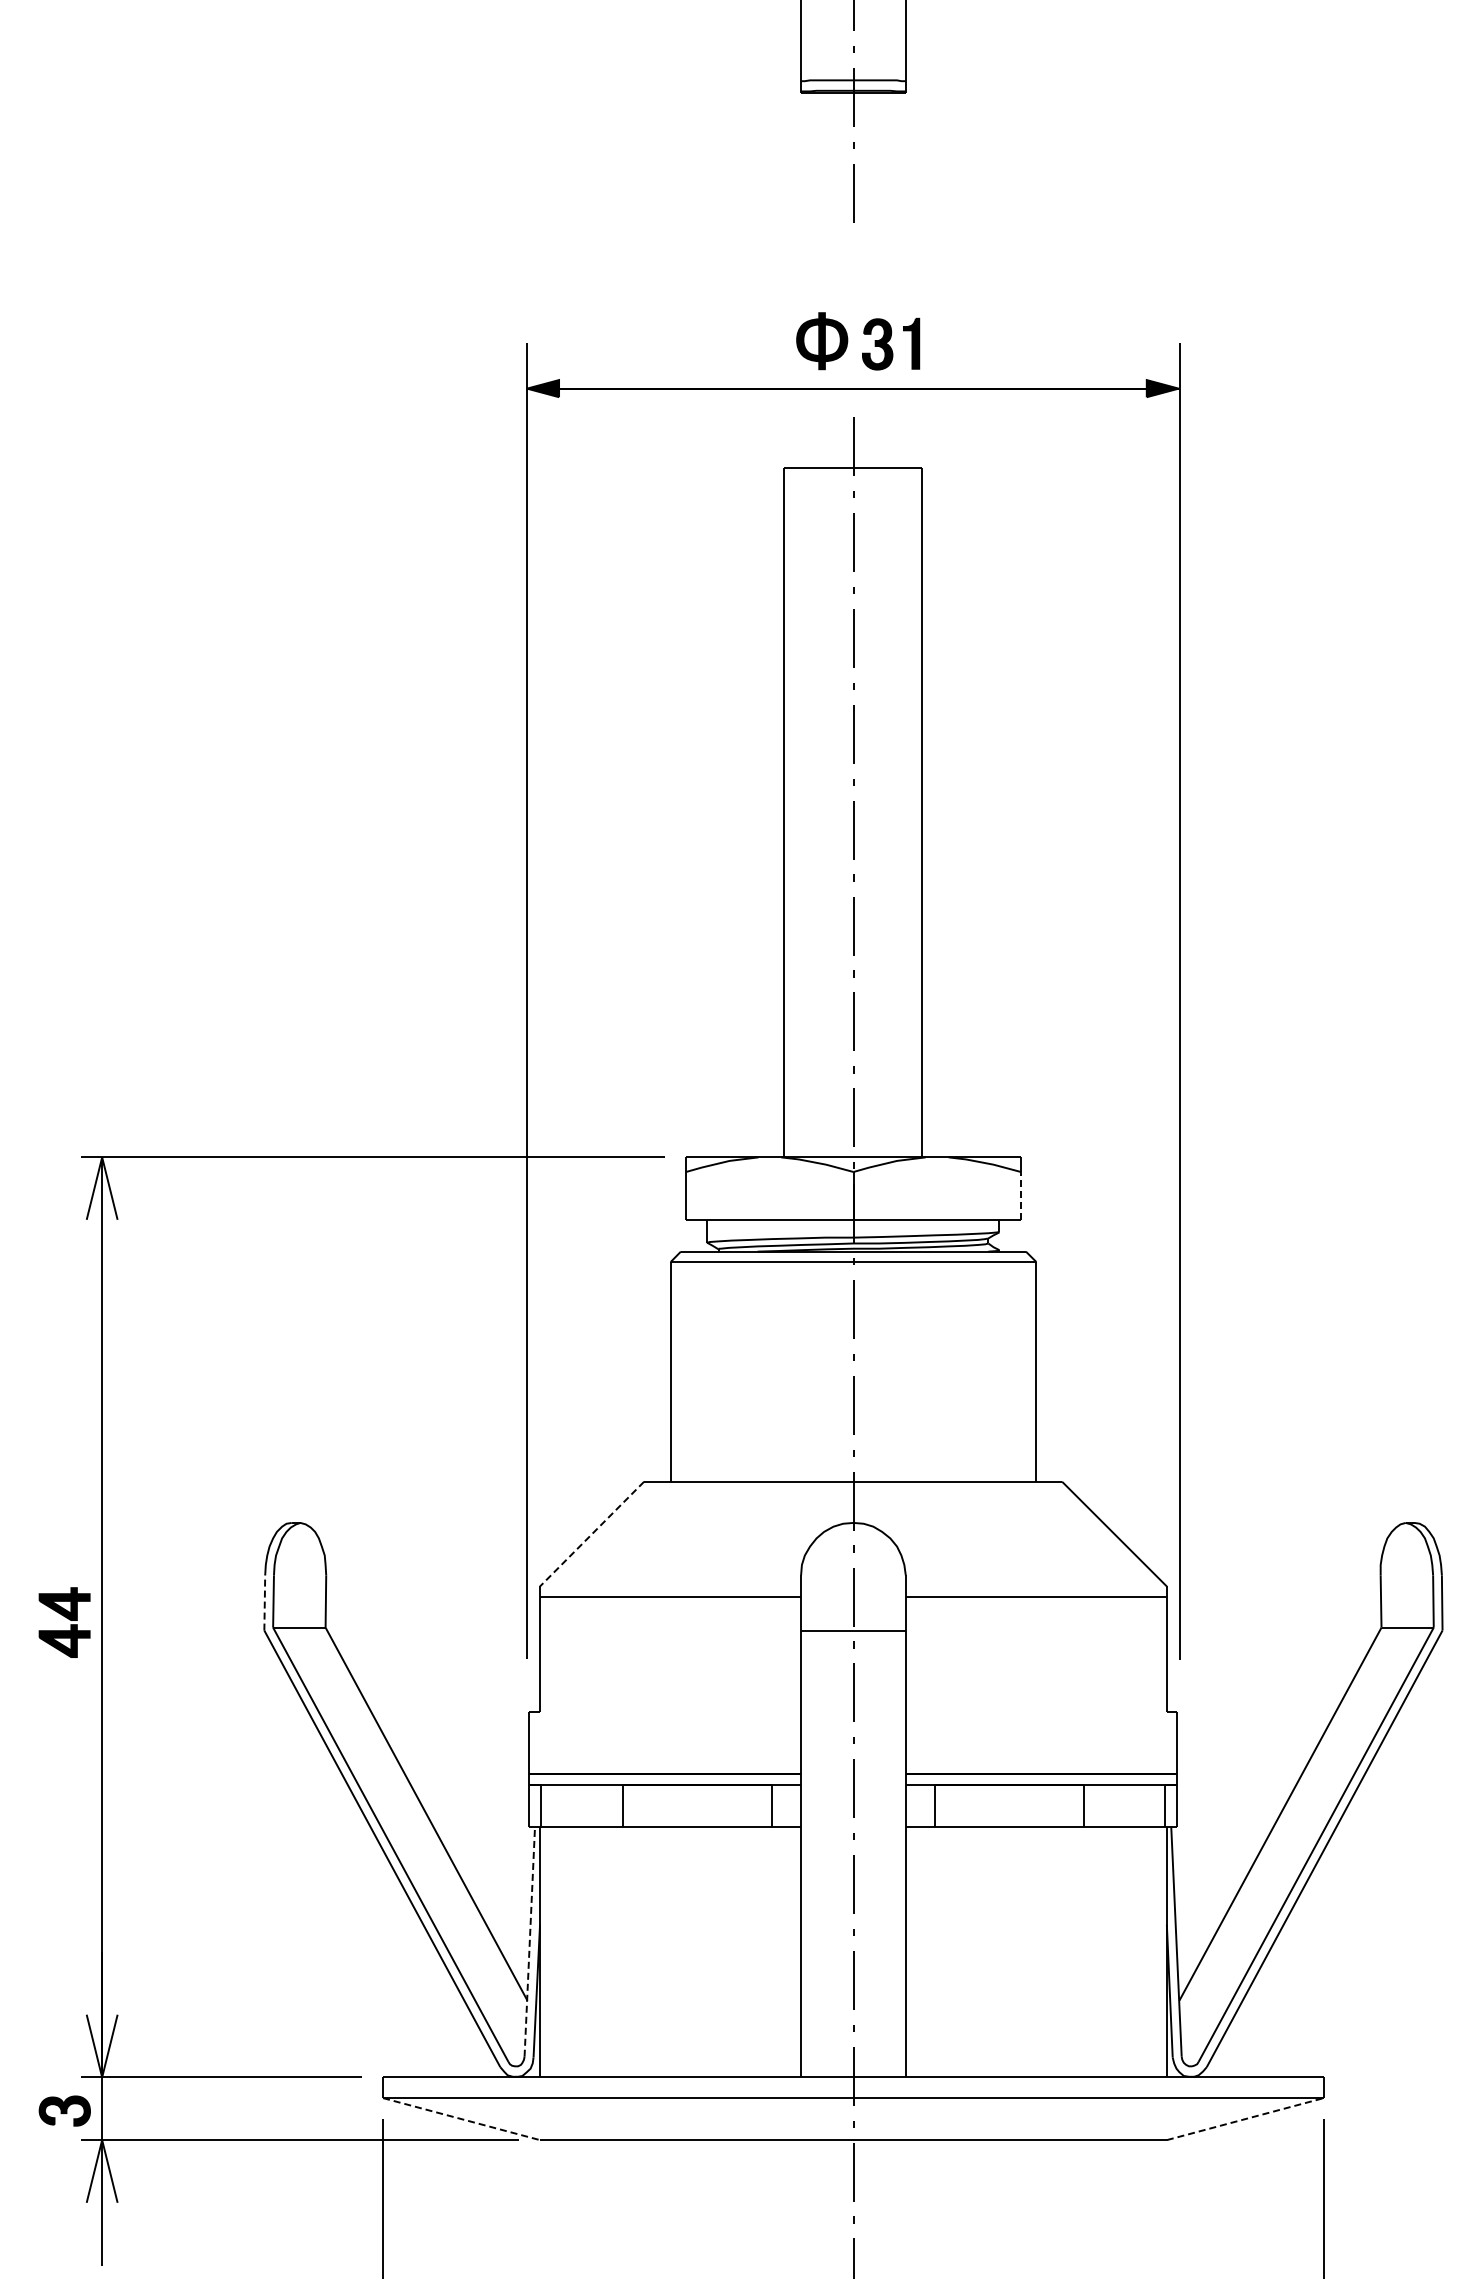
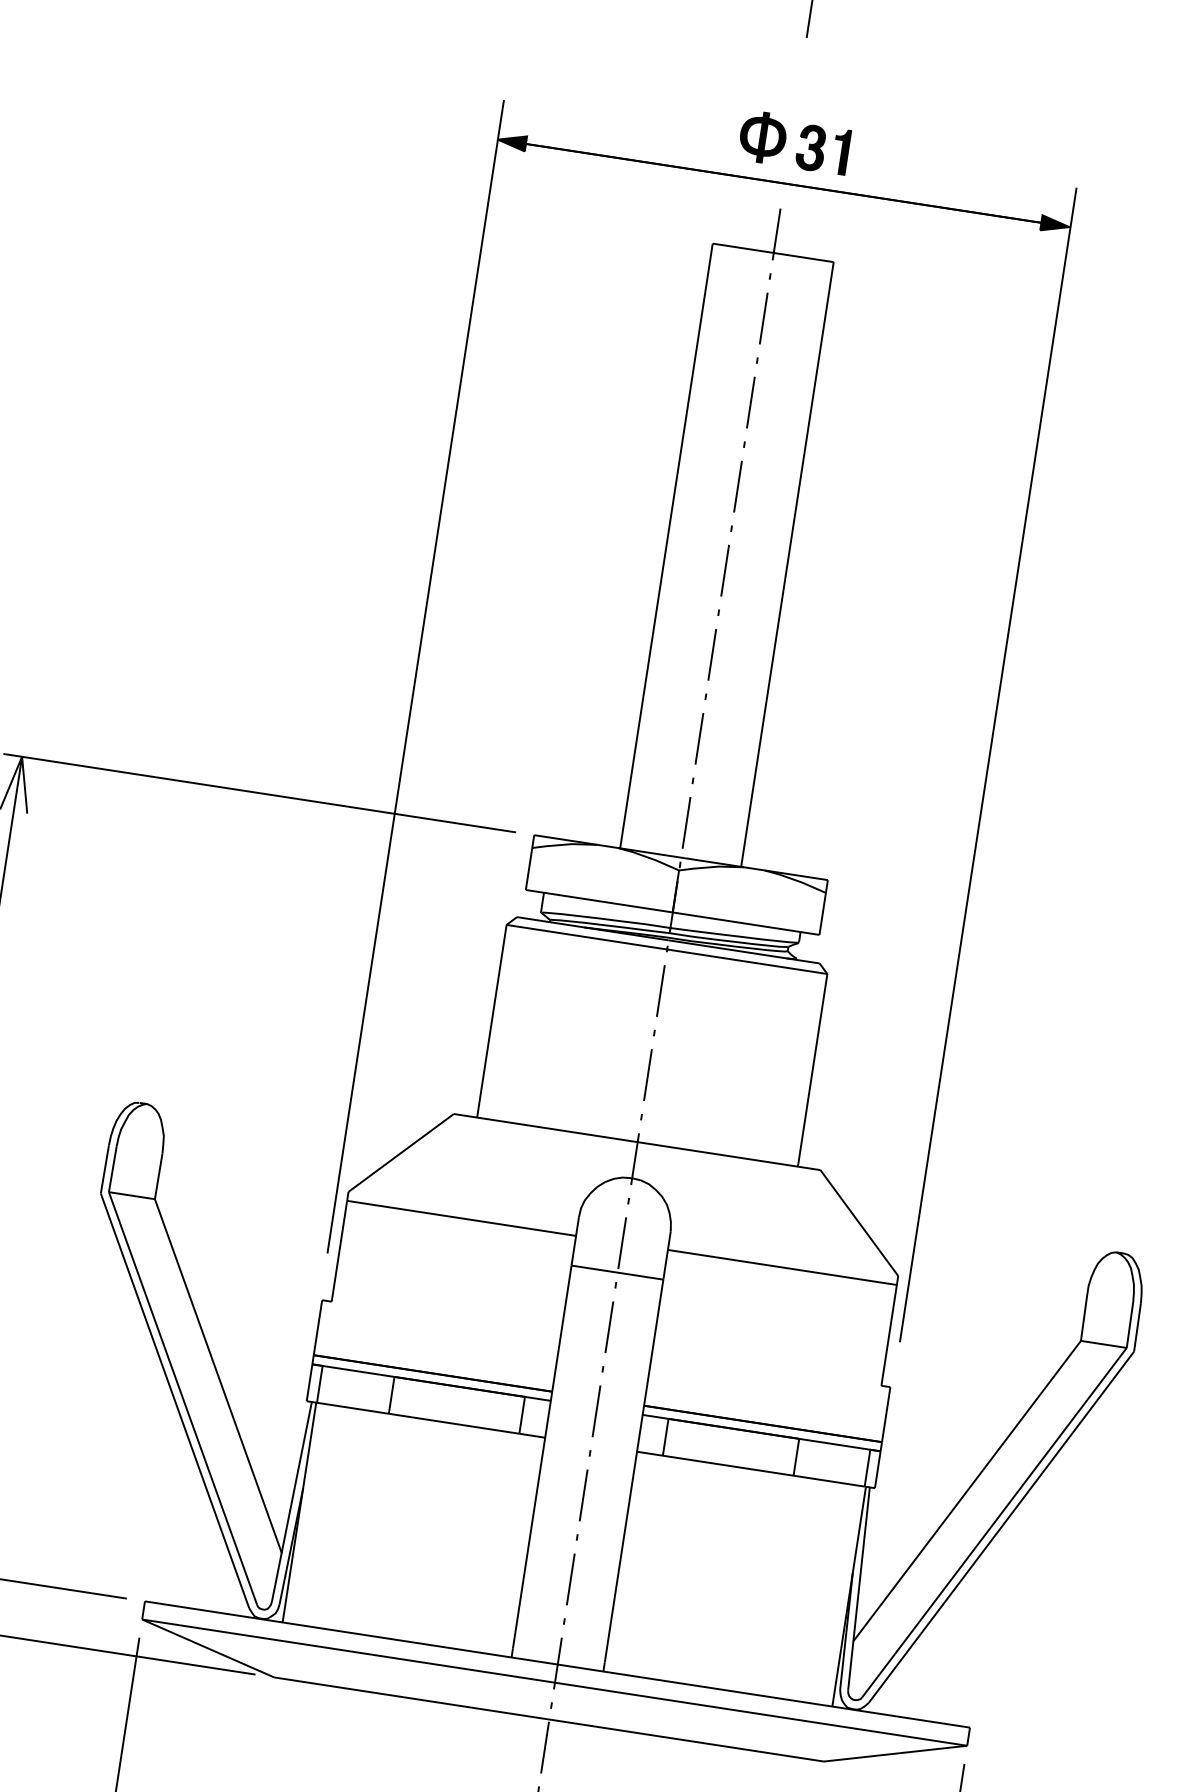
line: (1020, 1195) -> (822, 913), dashed -> solid
line: (592, 1534) -> (401, 1153), dashed -> solid
line: (264, 1602) -> (104, 1168), dashed -> solid
line: (529, 1941) -> (291, 1501), dashed -> solid
line: (1245, 2118) -> (895, 1753), dashed -> solid
line: (462, 2119) -> (208, 1648), dashed -> solid

